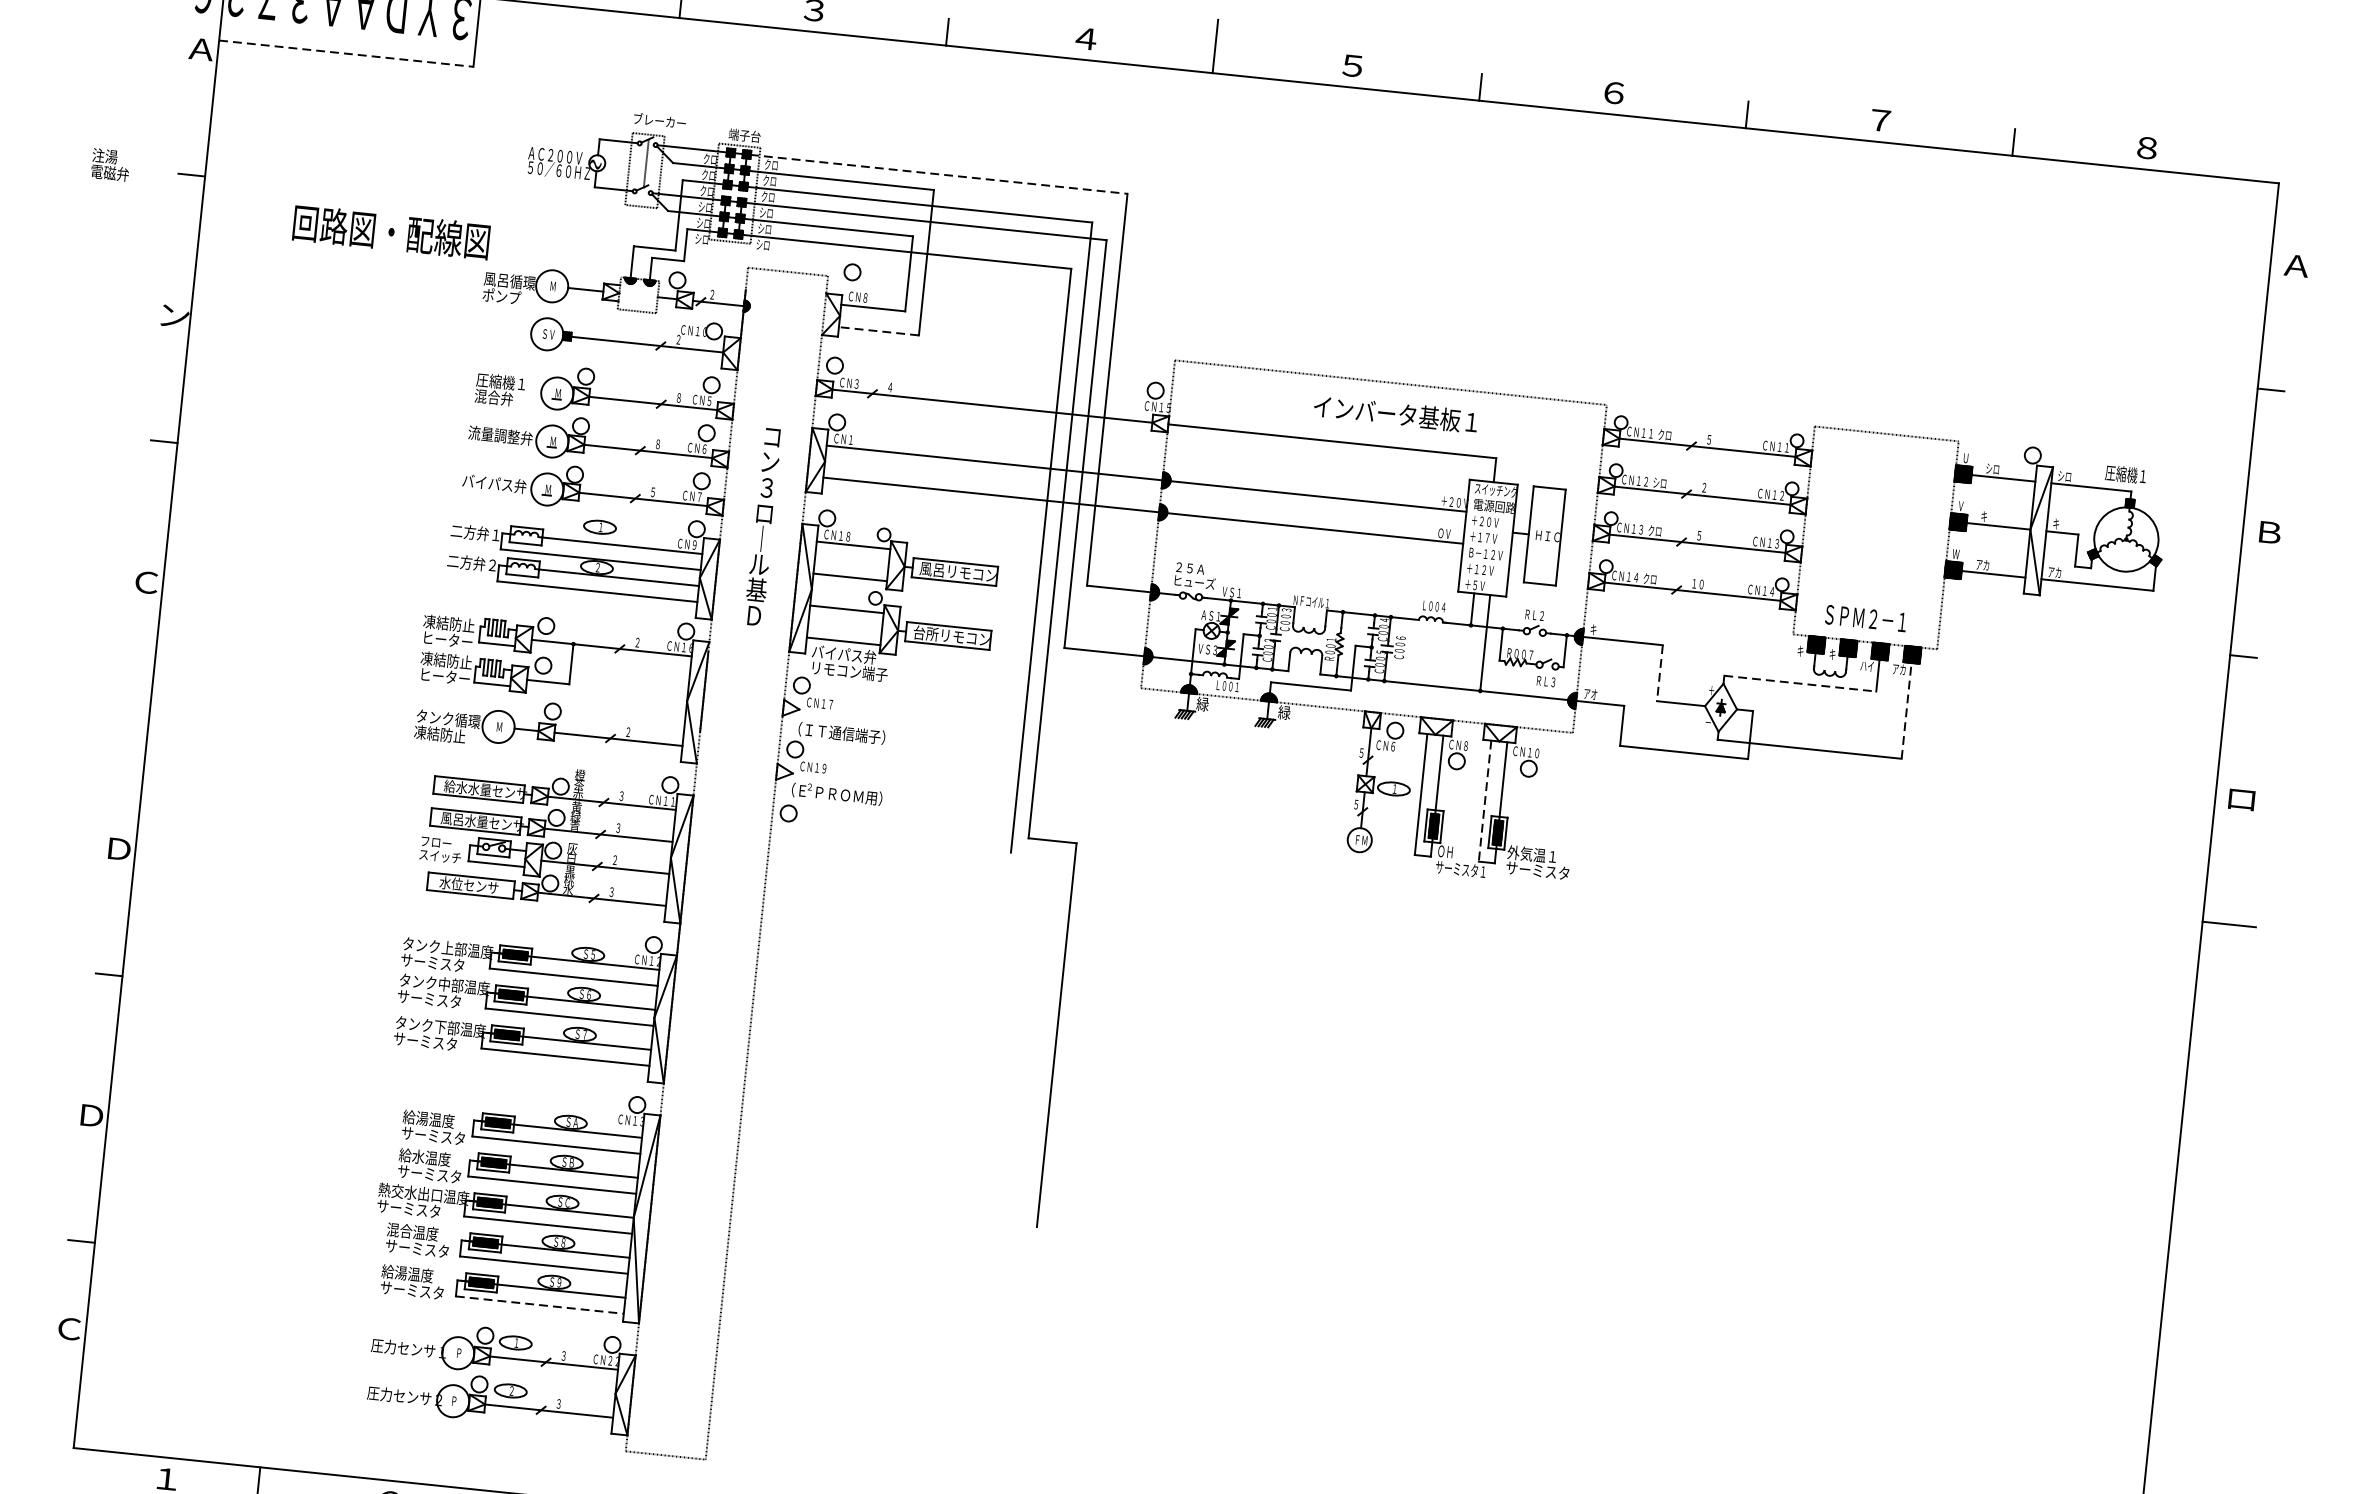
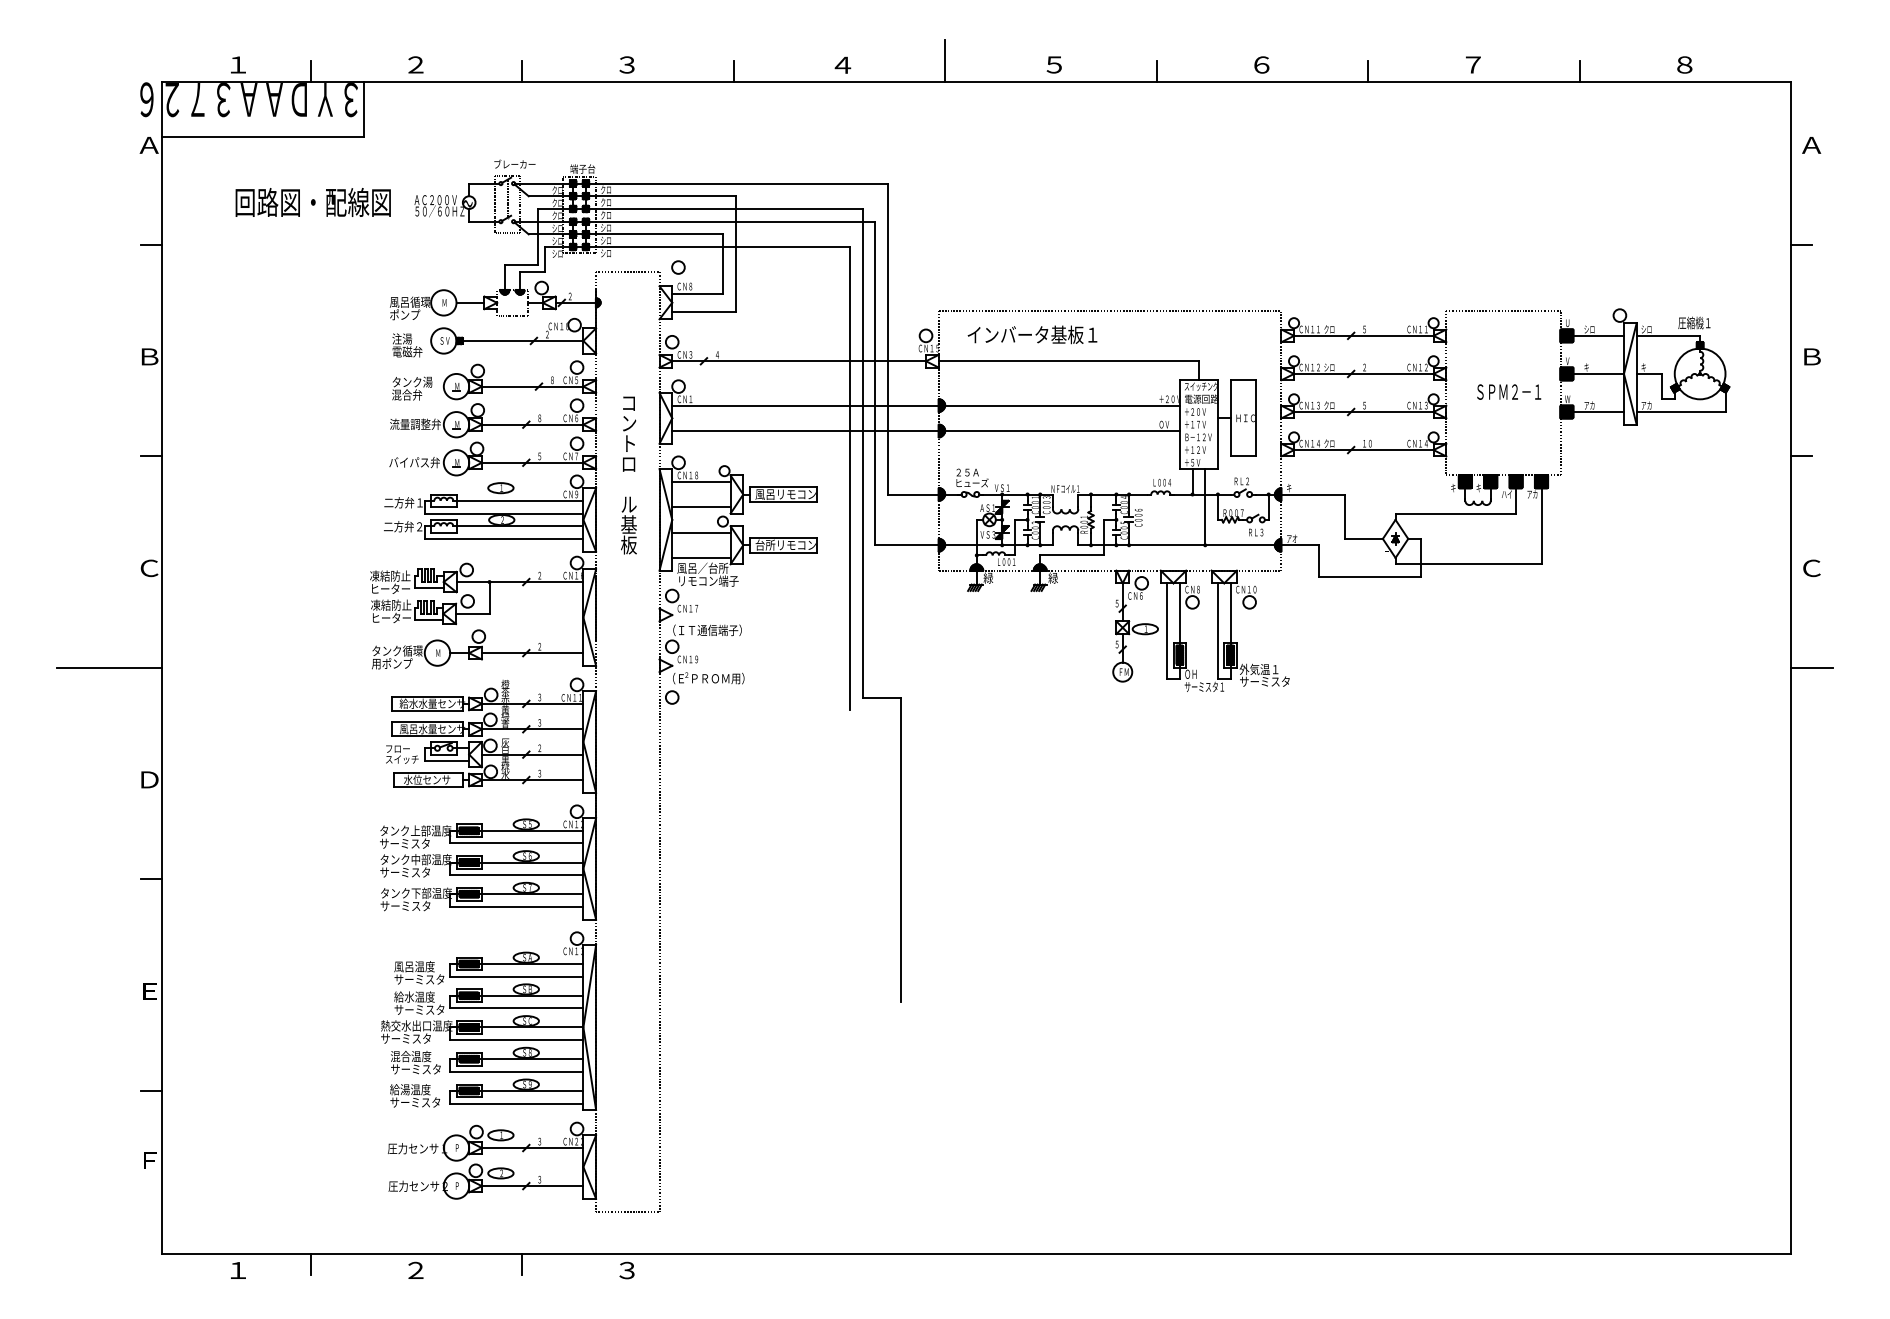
line: (346, 53) -> (263, 136), dashed -> solid
text: (110, 165) -> (407, 345), moved
line: (939, 174) -> (738, 183), dashed -> solid
text: (390, 232) -> (312, 202), moved
text: (174, 315) -> (149, 356), ン -> Ｂ
line: (878, 331) -> (703, 311), dashed -> solid
text: (502, 381) -> (412, 381), 圧縮機１ -> タンク湯
text: (1395, 413) -> (1032, 334), moved
text: (767, 487) -> (629, 443), ３ -> ト
text: (753, 614) -> (628, 544), Ｄ -> 板
text: (1866, 617) -> (1509, 391), moved
text: (843, 653) -> (702, 567), バイパス弁 -> 風呂／台所
line: (1659, 674) -> (1344, 517), dashed -> solid
line: (1801, 683) -> (1456, 513), dashed -> solid
line: (83, 702) -> (109, 667), added
line: (1906, 709) -> (1541, 525), dashed -> solid
text: (439, 734) -> (391, 663), 凍結防止 -> 用ポンプ
text: (2241, 799) -> (1811, 568), ロ -> Ｃ
line: (1484, 801) -> (1217, 631), dashed -> solid
text: (91, 1115) -> (149, 991), Ｄ -> Ｅ
text: (416, 1117) -> (404, 966), 給湯温度 -> 風呂温度
line: (539, 1304) -> (516, 1103), dashed -> solid
text: (69, 1328) -> (149, 1160), Ｃ -> Ｆ

